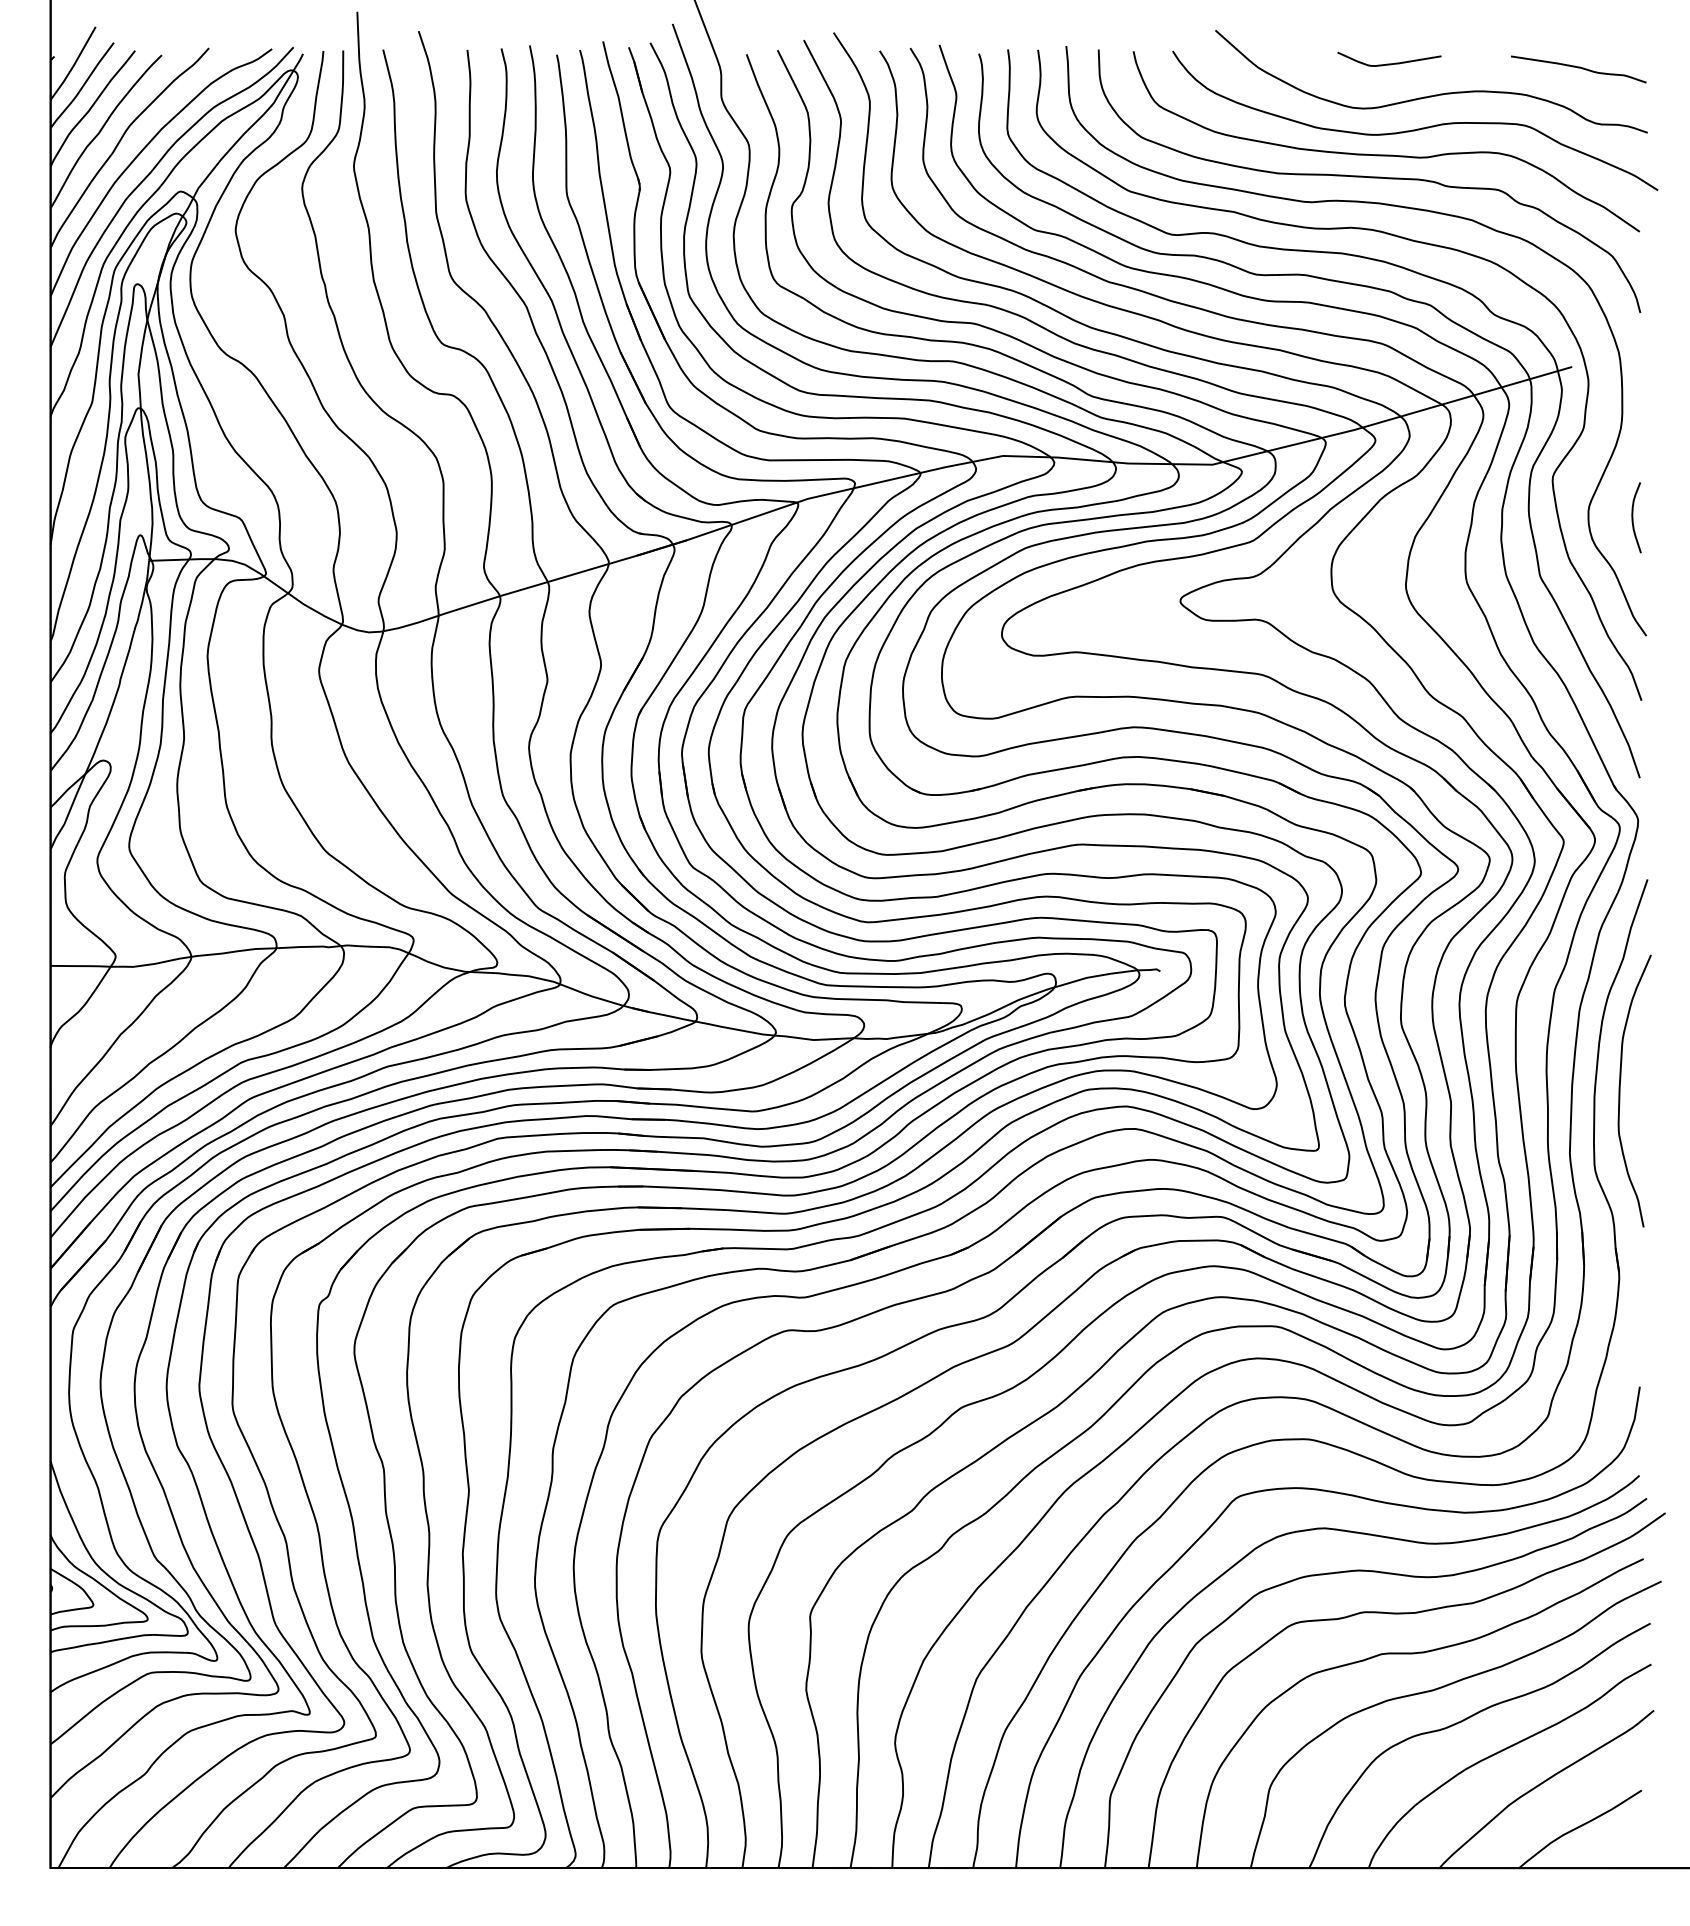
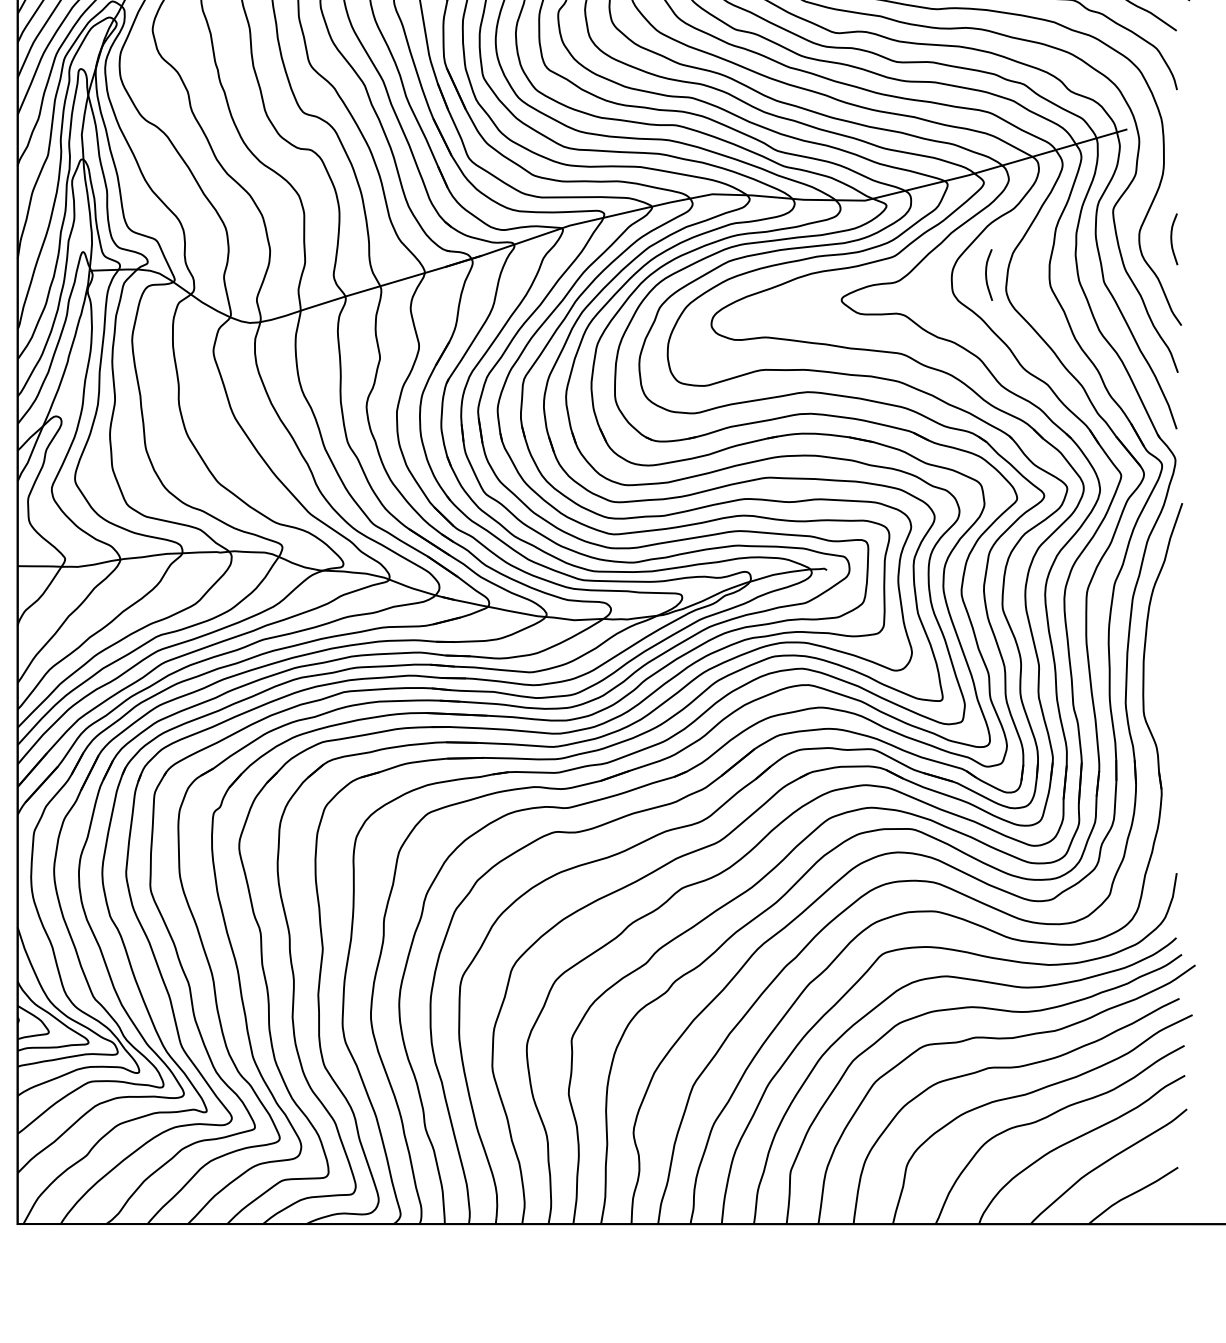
curve: (1379, 566) -> (986, 274), added
curve: (1620, 1090) -> (1162, 657), removed

